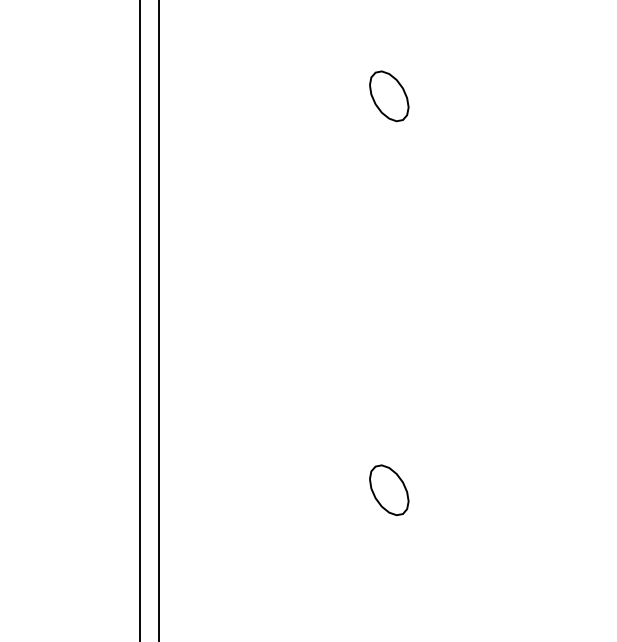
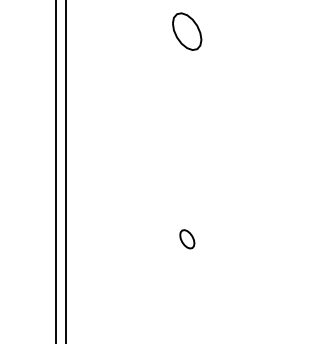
part: (389, 96) -> (187, 31), size x1.4
part: (389, 490) -> (187, 239), size x0.7

